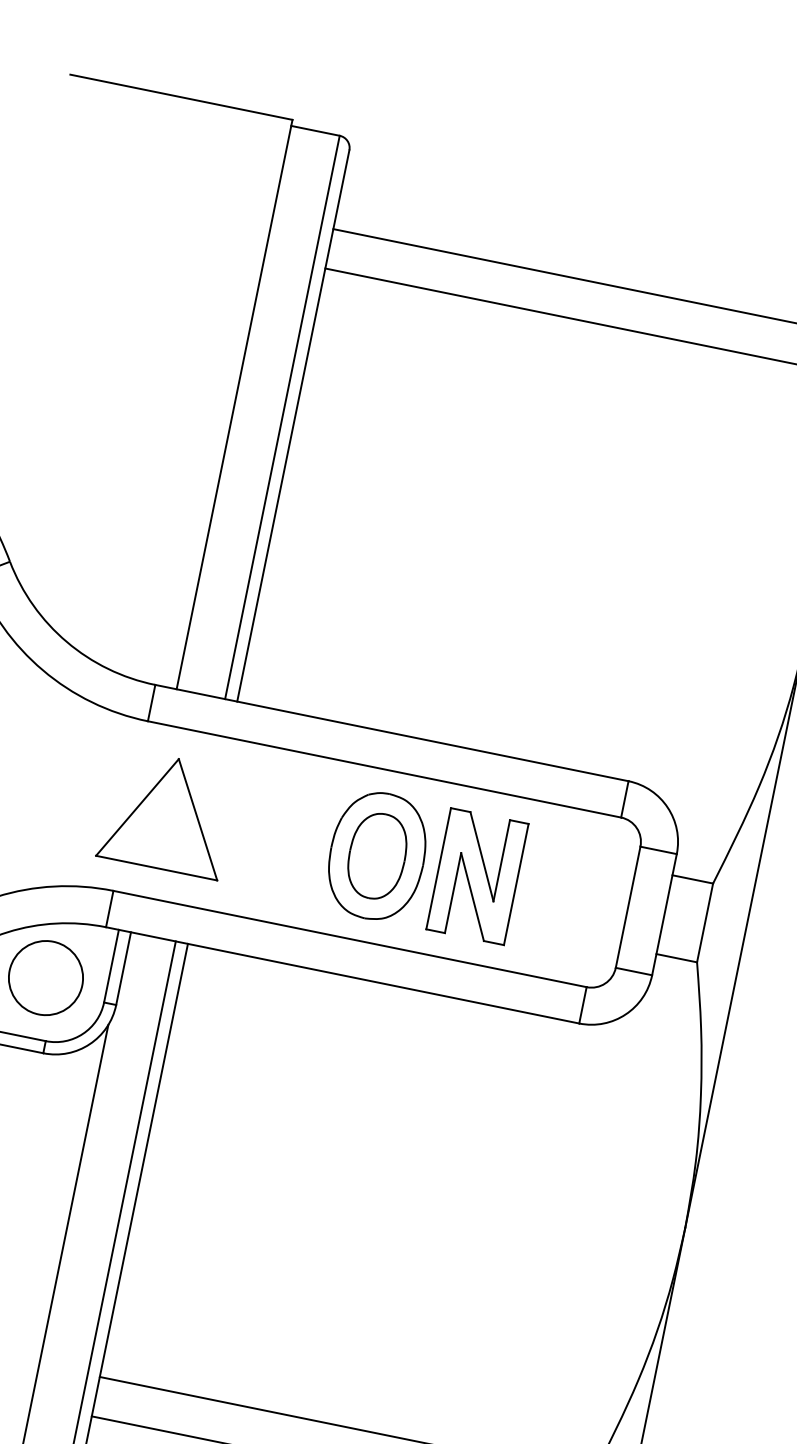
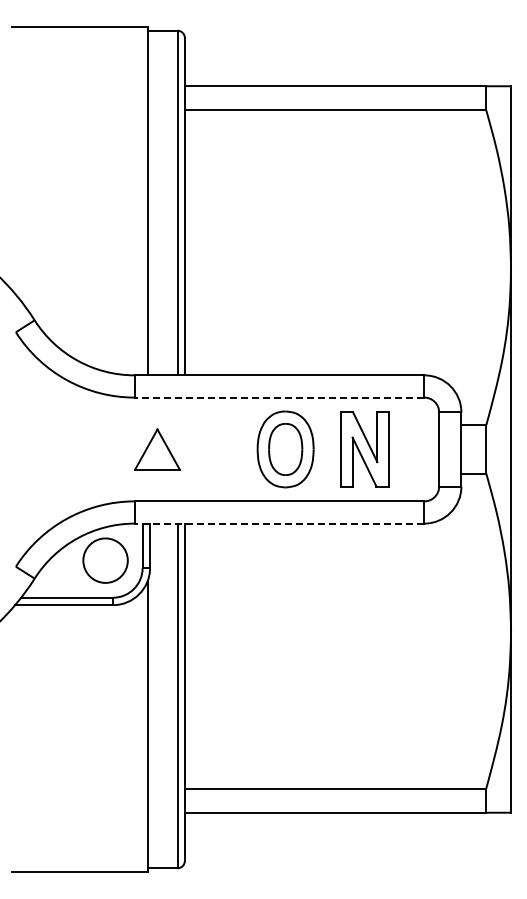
line: (384, 769) -> (279, 397), solid -> dashed
part: (167, 813) -> (157, 449), size x0.6
part: (476, 876) -> (364, 449), moved
line: (342, 975) -> (279, 523), solid -> dashed

